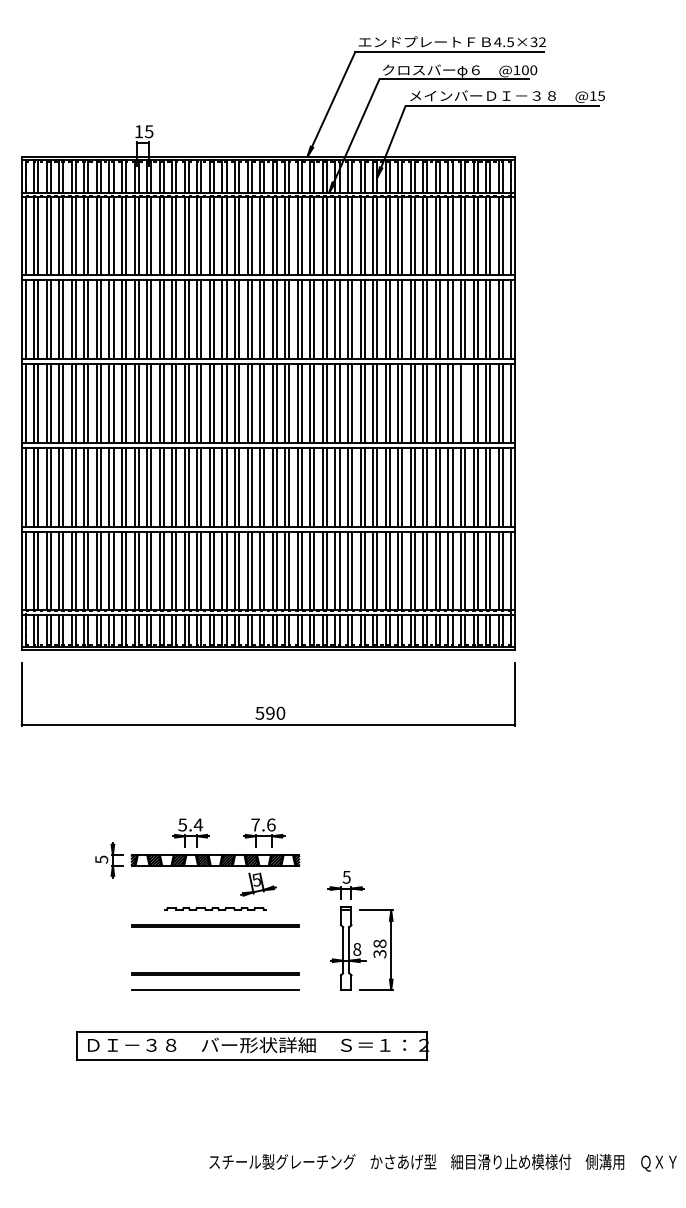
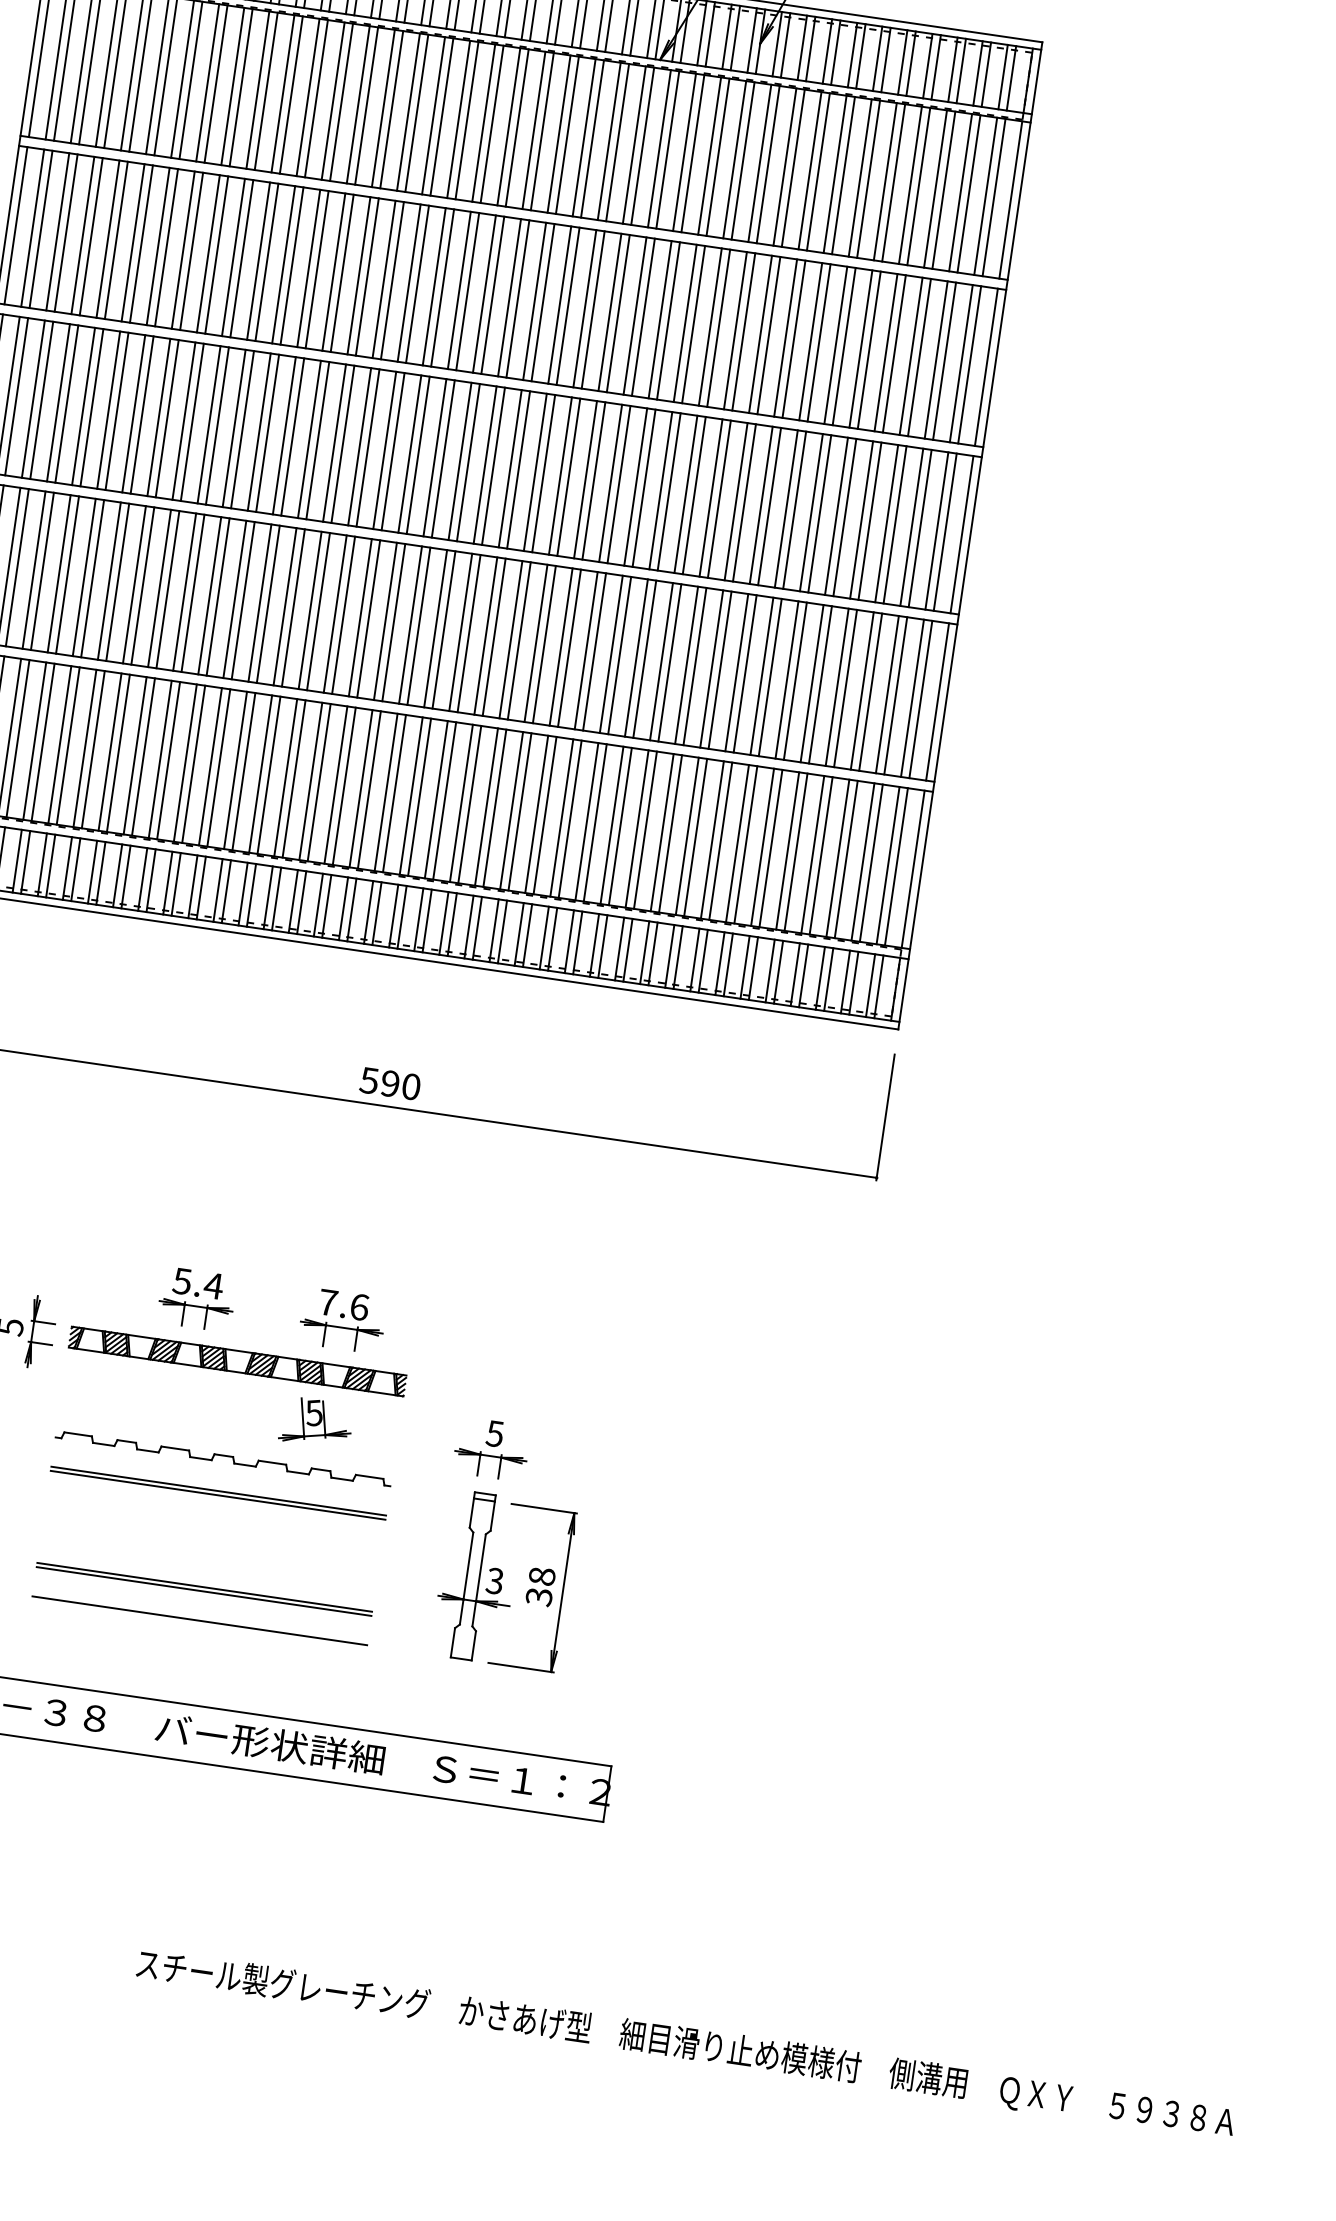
line: (465, 403) -> (870, 521), added
part: (215, 908) -> (223, 1457), size x1.67
text: (357, 949) -> (495, 1581), 8 -> 3

